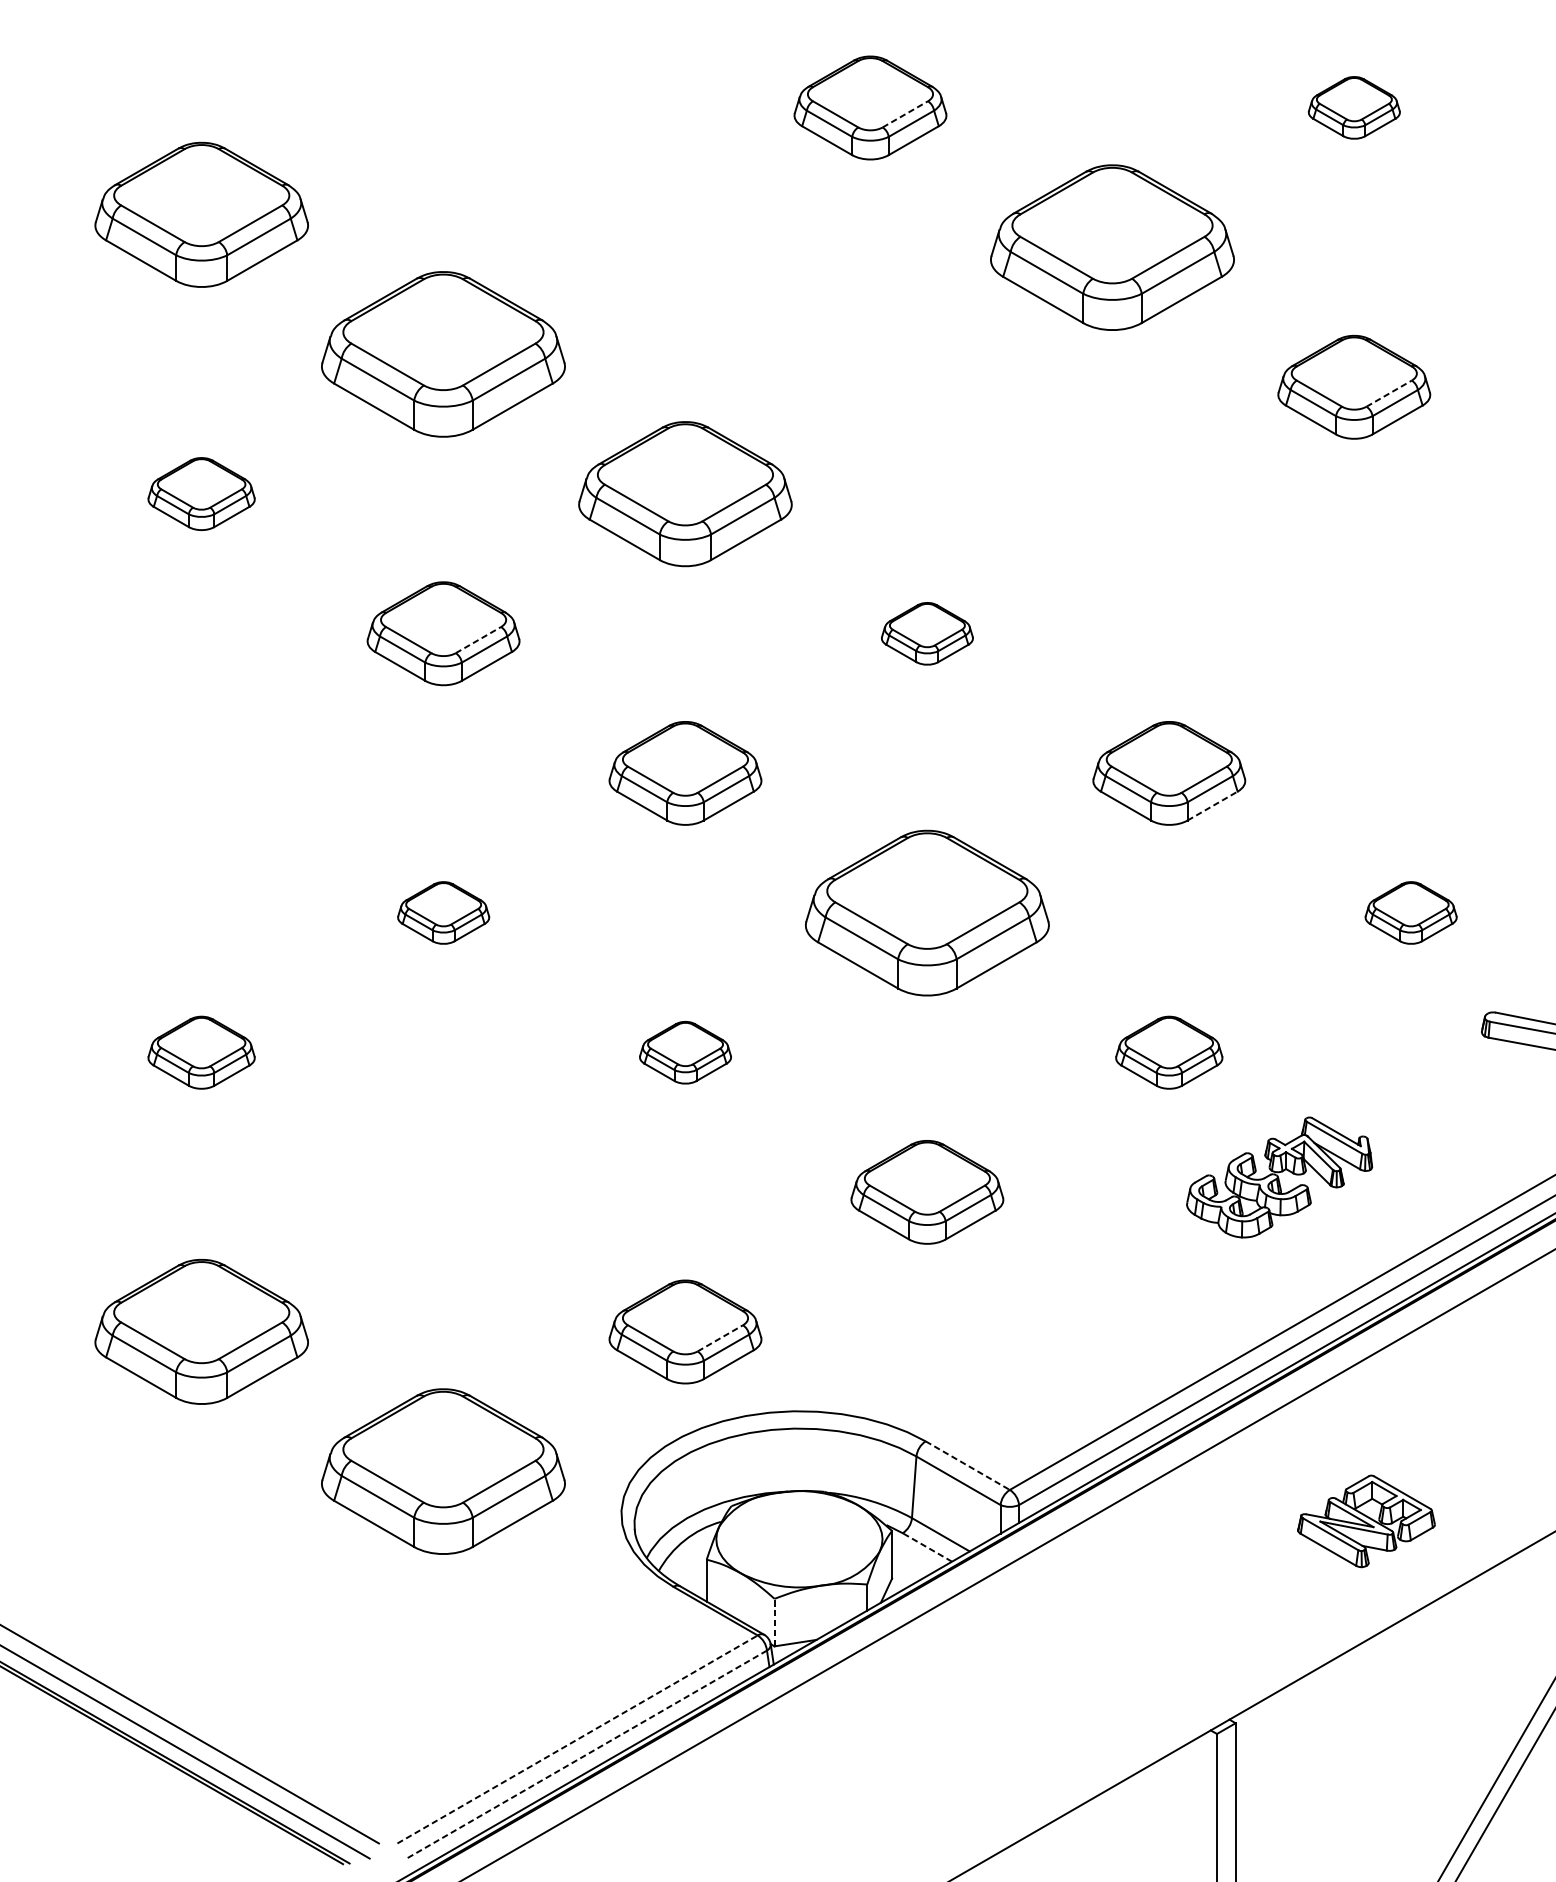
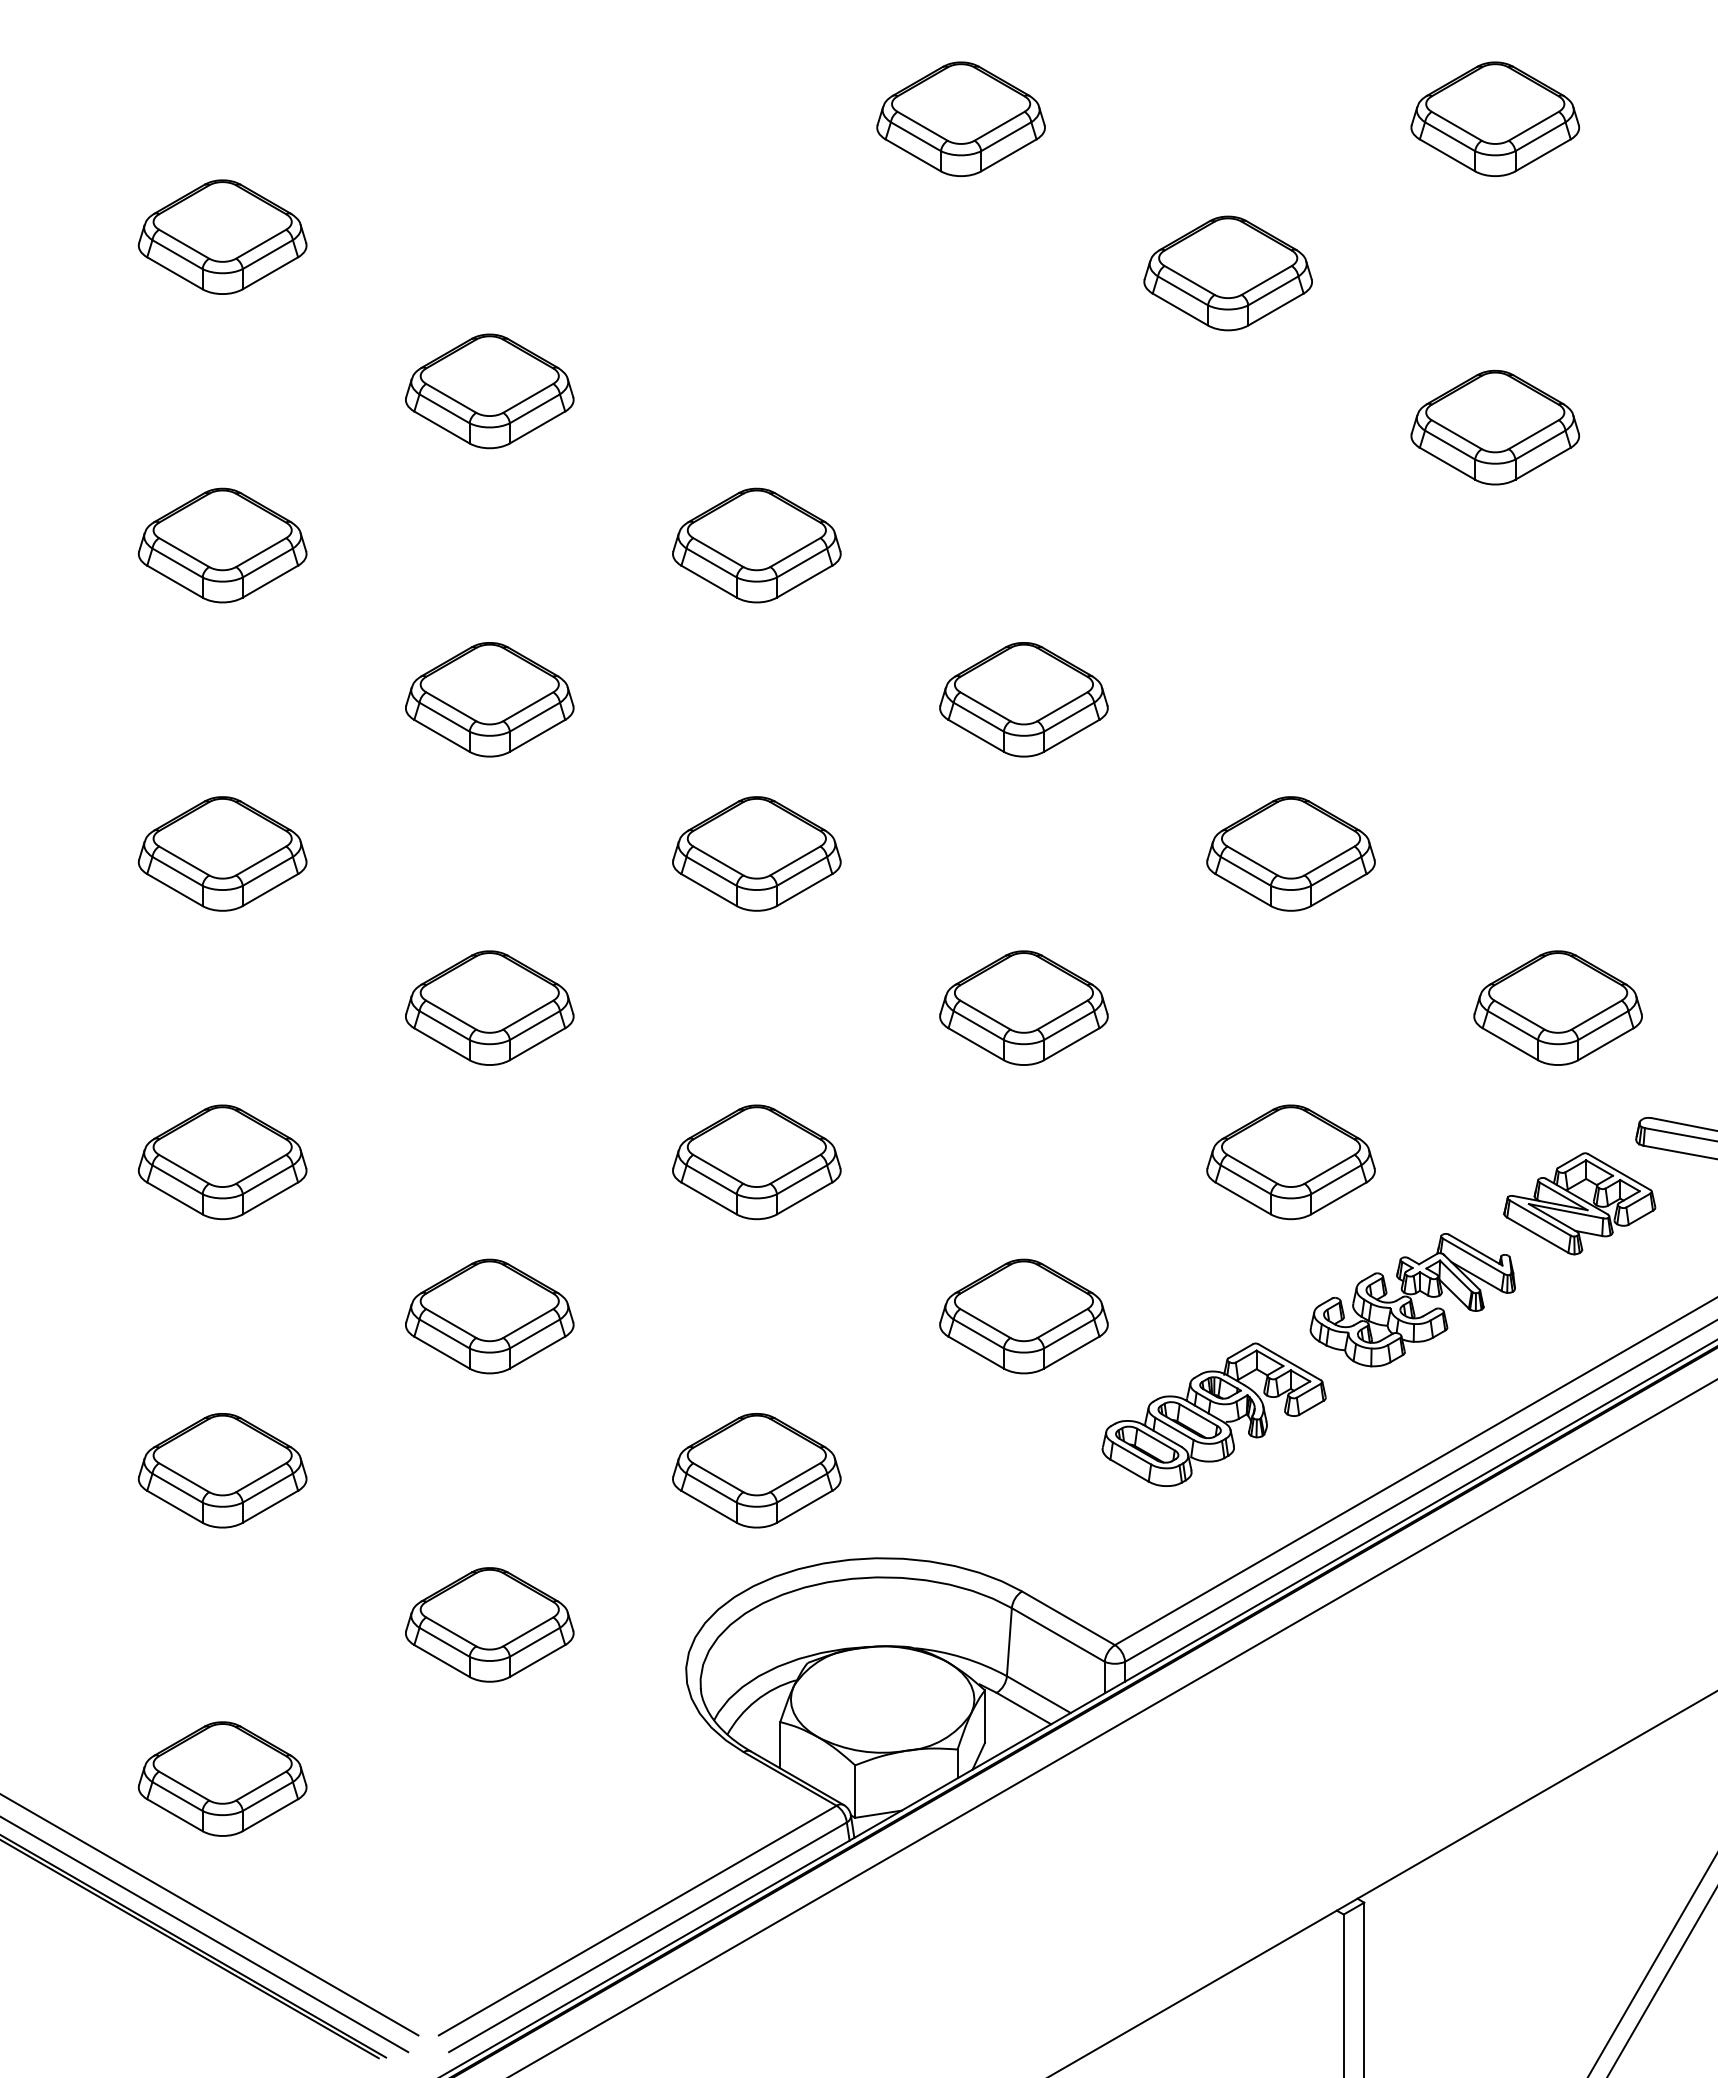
part: (1354, 107) -> (1495, 118), size x1.67
line: (905, 114) -> (999, 126), dashed -> solid
part: (201, 214) -> (222, 236), size x0.71
part: (1111, 247) -> (1227, 273), size x0.62
part: (443, 354) -> (489, 391), size x0.62
line: (1388, 393) -> (1533, 434), dashed -> solid
part: (201, 494) -> (222, 545), size x1.43
part: (685, 494) -> (756, 545), size x0.71
part: (926, 633) -> (1023, 699), size x1.67
line: (478, 639) -> (528, 706), dashed -> solid
part: (201, 772) -> (222, 853), added
line: (1212, 806) -> (1338, 890), dashed -> solid
part: (443, 912) -> (489, 1007), size x1.67
part: (926, 912) -> (1023, 1007), size x0.62
part: (1410, 912) -> (1557, 1007), size x1.67
part: (201, 1052) -> (222, 1162), size x1.43
part: (685, 1052) -> (756, 1162), size x1.67
part: (1168, 1052) -> (1290, 1162), size x1.43
part: (443, 1192) -> (489, 1316), added
part: (1099, 1281) -> (1213, 1414), added
part: (201, 1331) -> (222, 1470), size x0.71
line: (720, 1338) -> (795, 1477), dashed -> solid
line: (967, 1465) -> (1068, 1618), dashed -> solid
part: (443, 1471) -> (489, 1624), size x0.62
part: (1366, 1521) -> (1579, 1203), moved
line: (926, 1547) -> (1023, 1708), dashed -> solid
part: (201, 1610) -> (222, 1778), added
line: (774, 1622) -> (855, 1791), dashed -> solid
line: (577, 1739) -> (637, 1920), dashed -> solid
line: (586, 1754) -> (647, 1937), dashed -> solid

